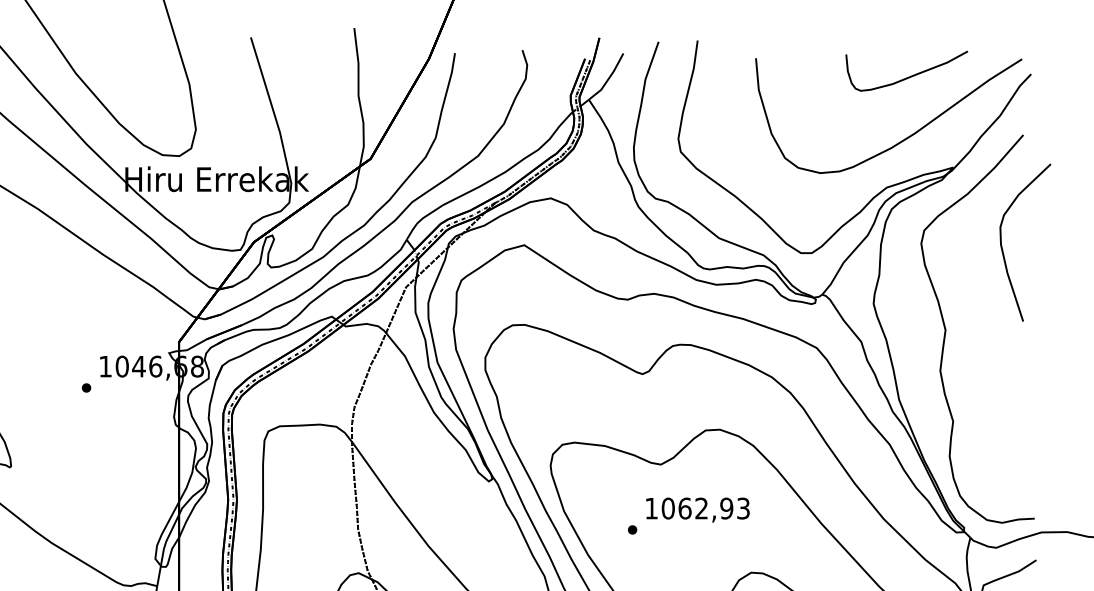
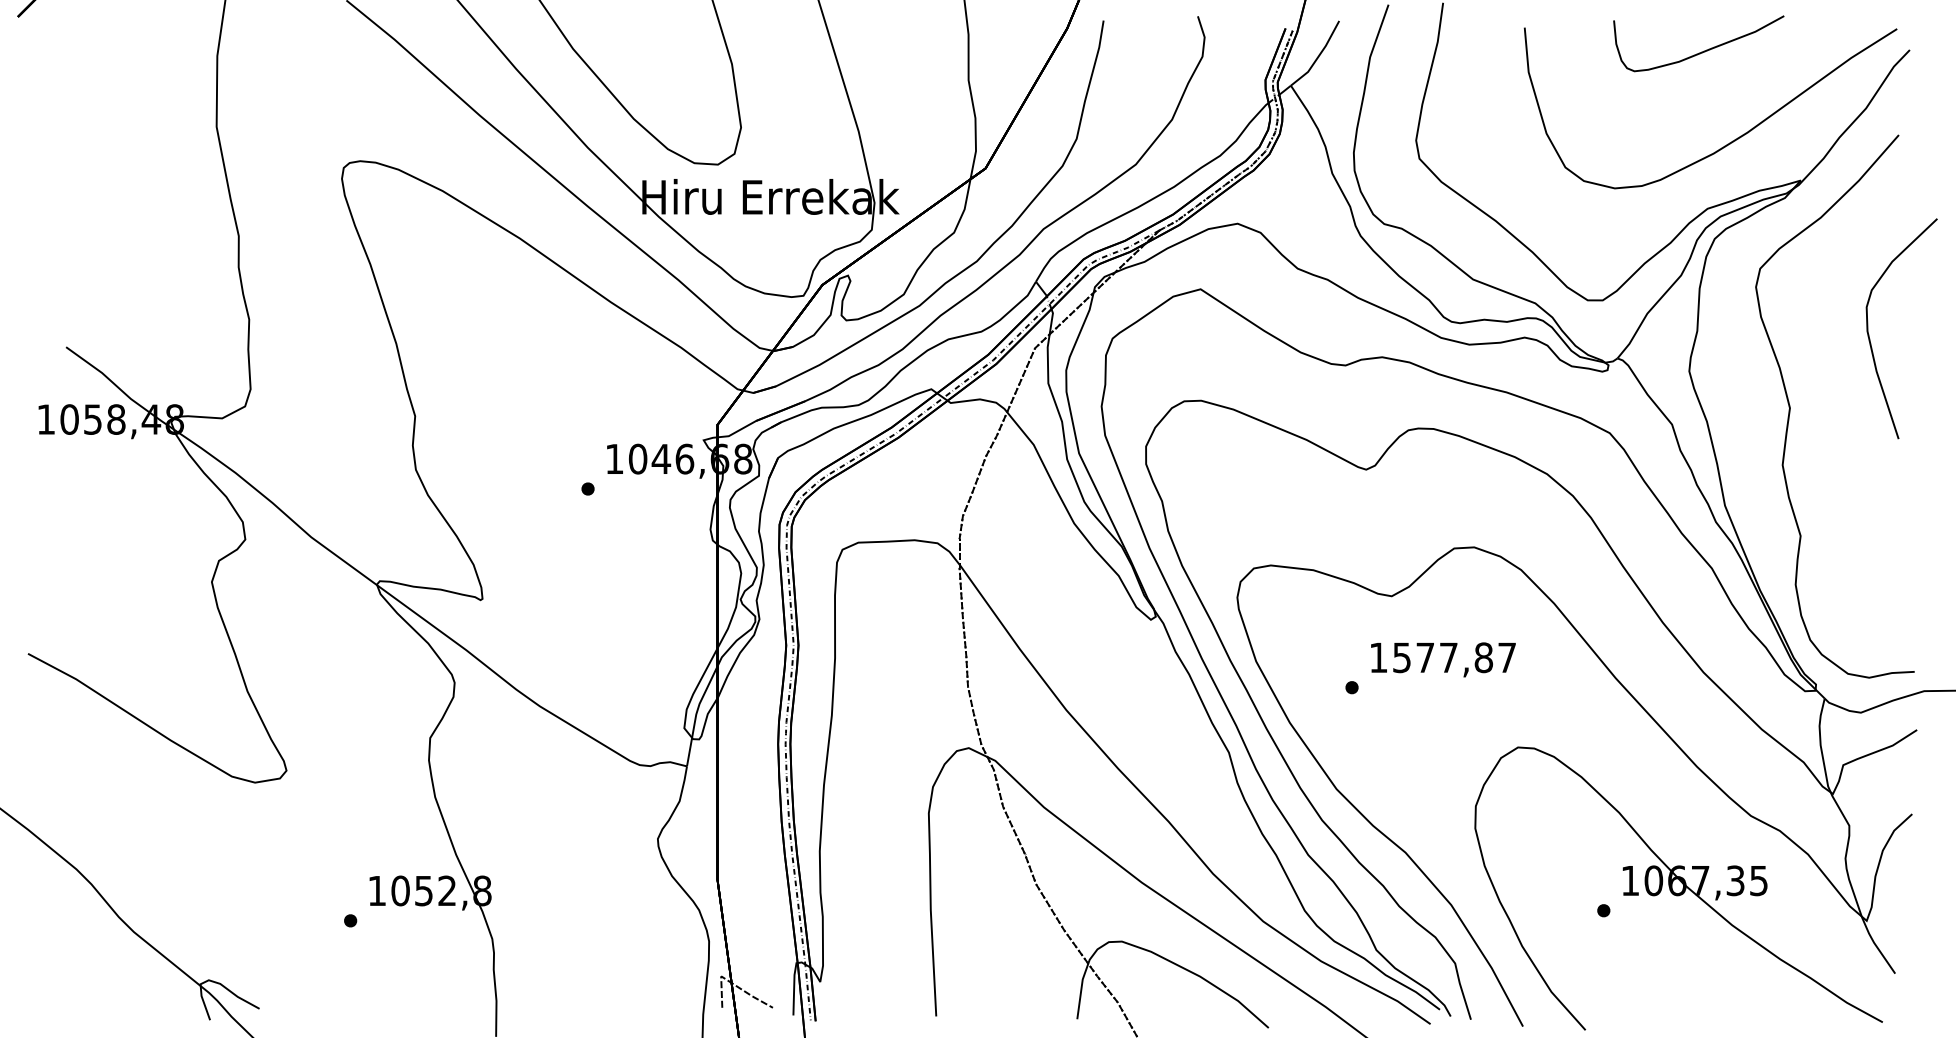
curve: (908, 76) -> (1701, 51), moved
curve: (1002, 246) -> (1869, 334), moved
text: (705, 508) -> (1453, 657), 1062,93 -> 1577,87

